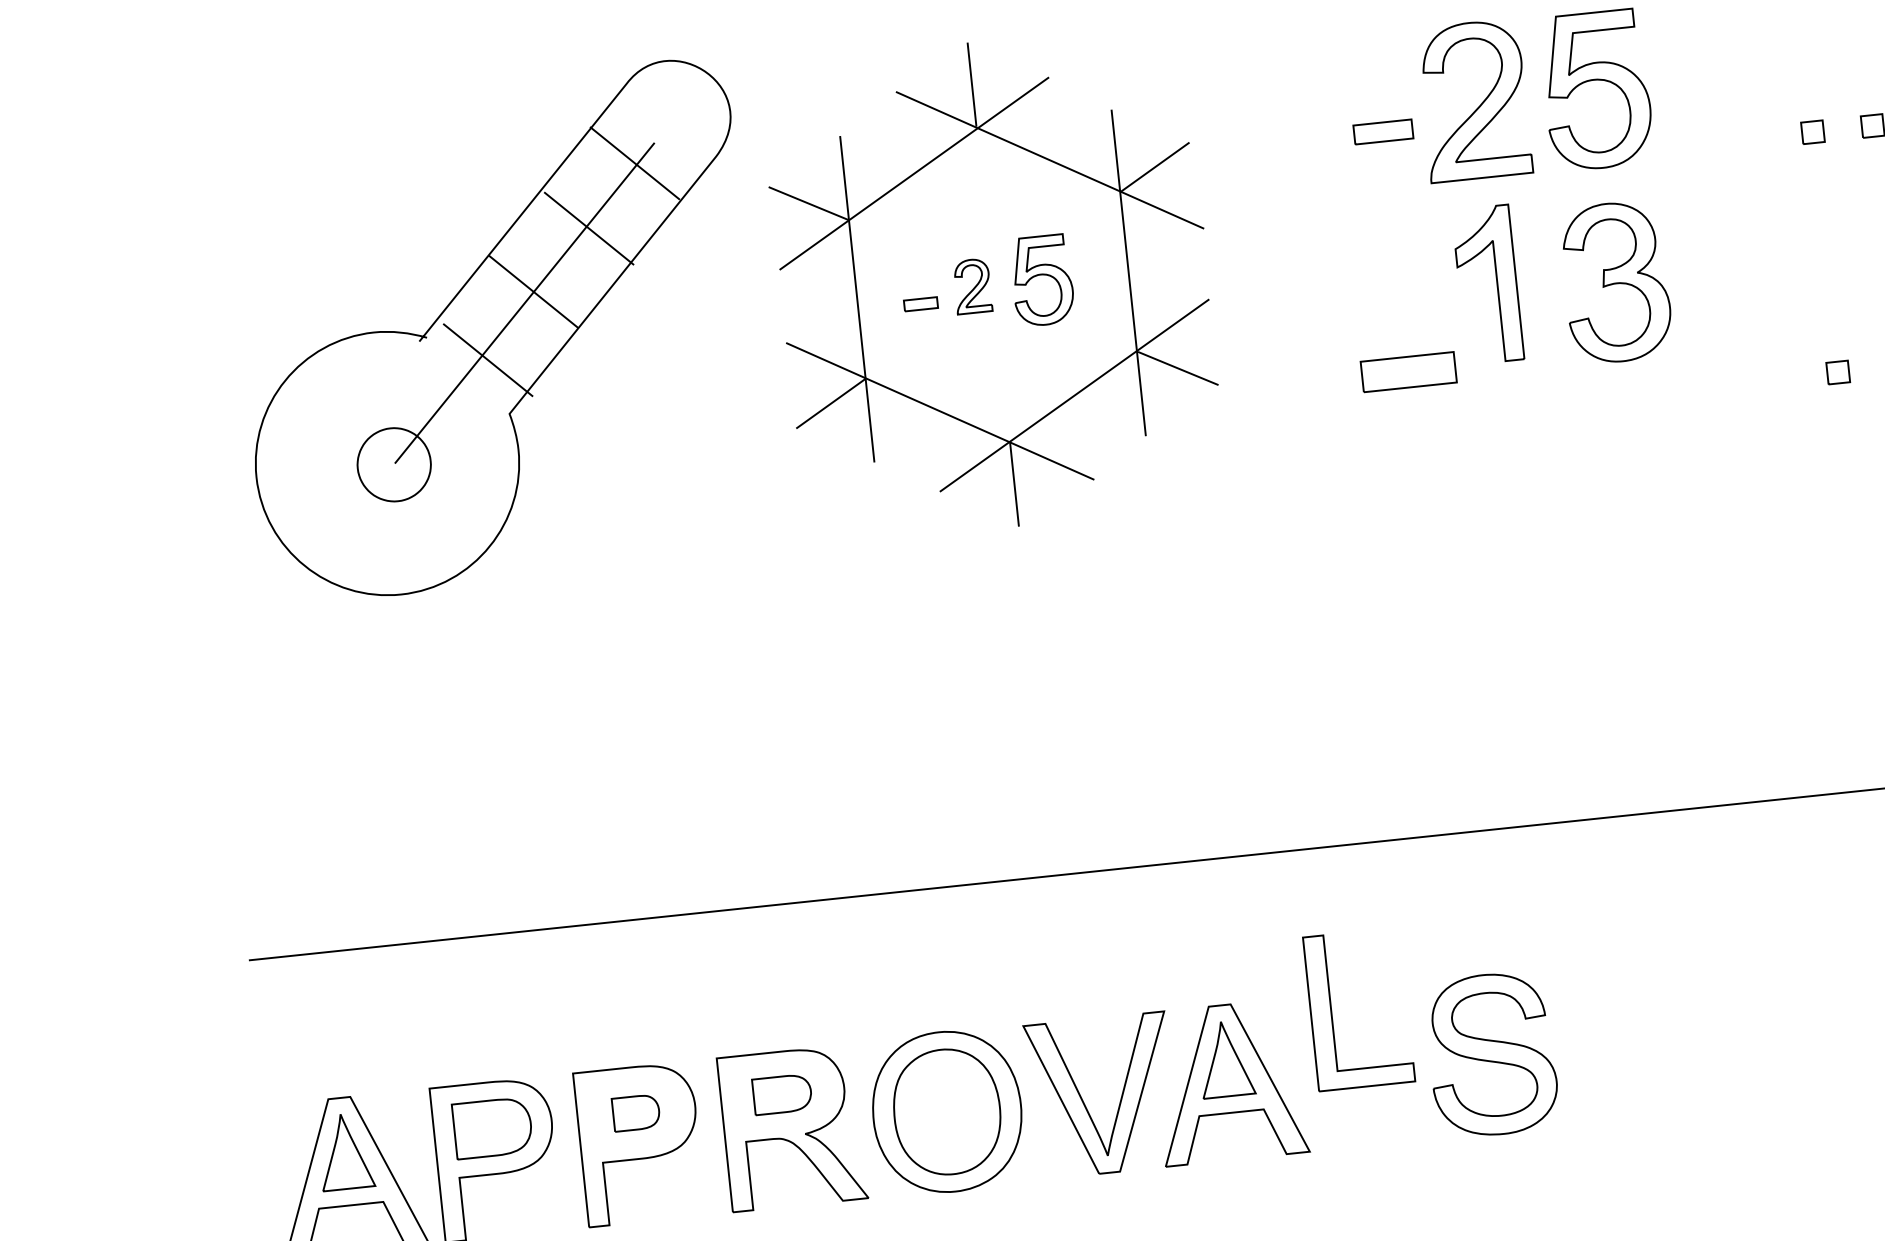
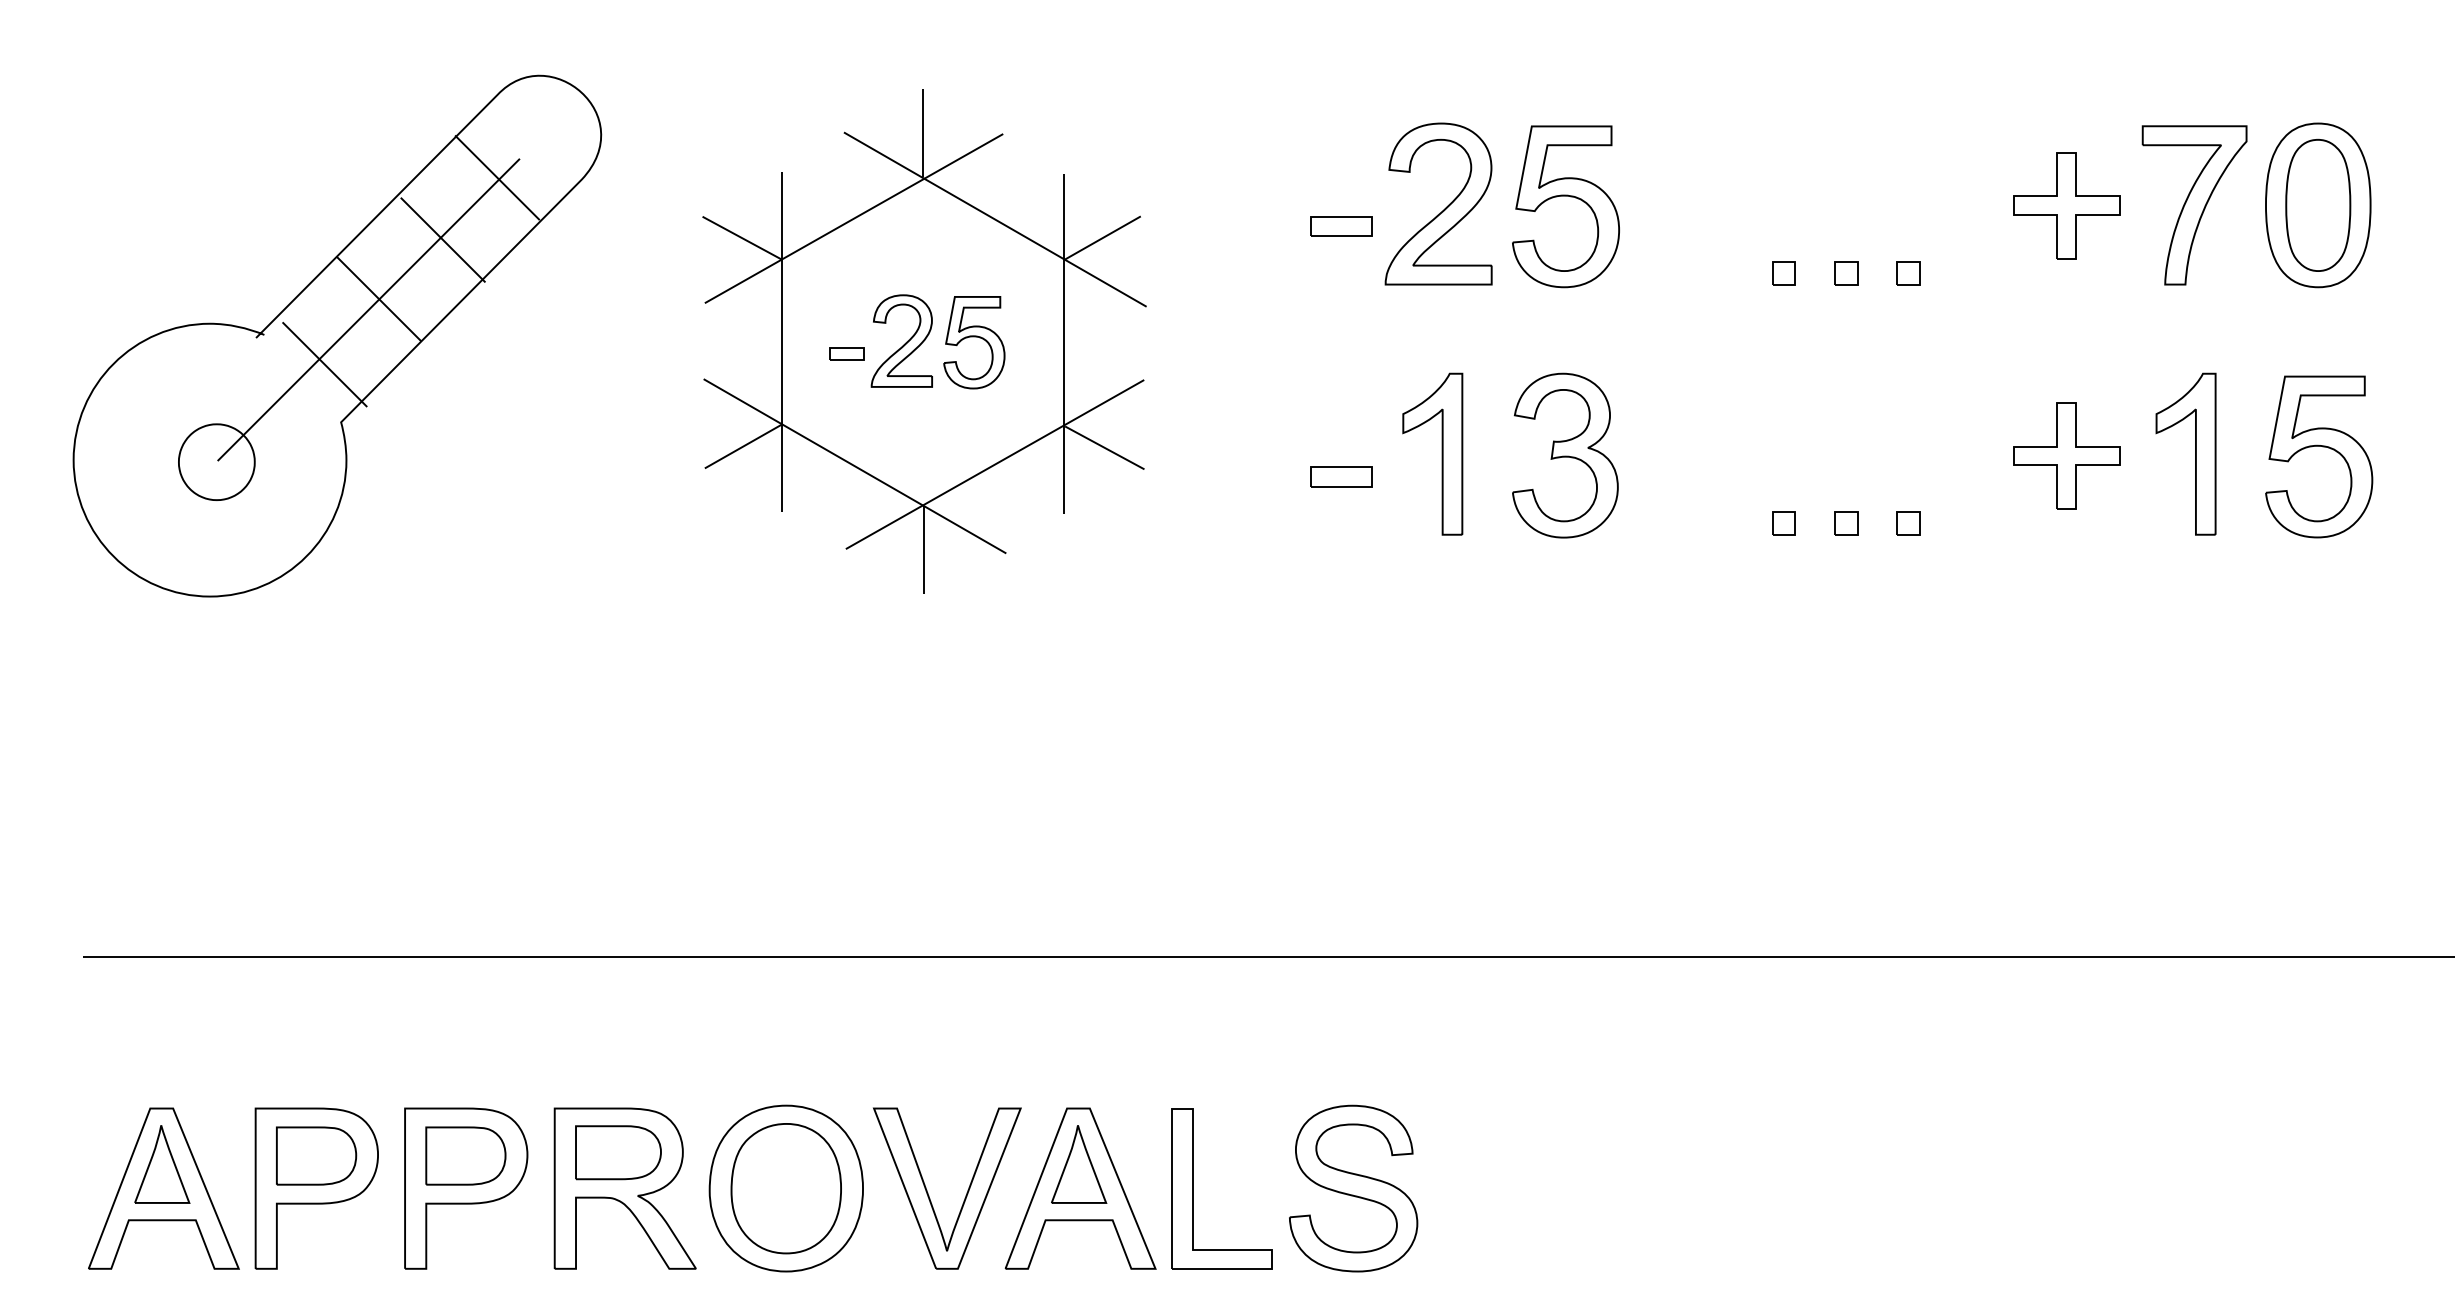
part: (1616, 282) -> (1565, 455), moved
part: (1496, 283) -> (1441, 453), moved
part: (972, 285) -> (901, 340), size x1.67
part: (497, 330) -> (337, 335), moved
part: (1408, 372) -> (1341, 476), size x0.62
part: (1332, 1012) -> (1193, 1188), moved
part: (782, 1094) -> (618, 1152), size x1.43
part: (635, 1112) -> (465, 1155), size x1.67

